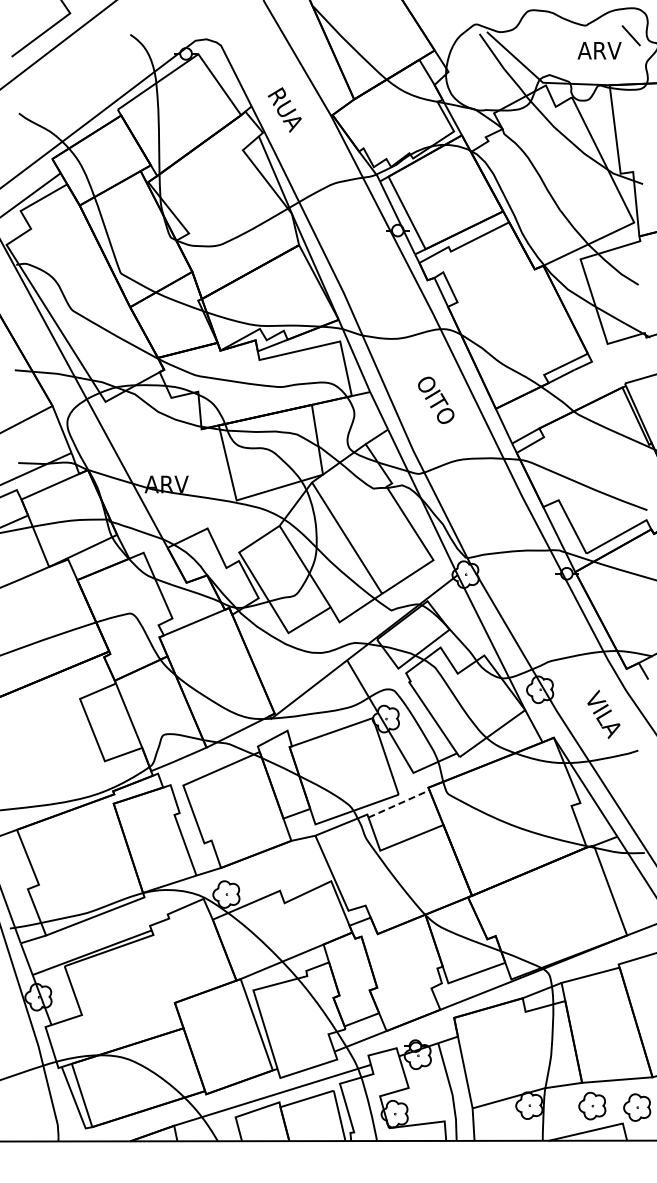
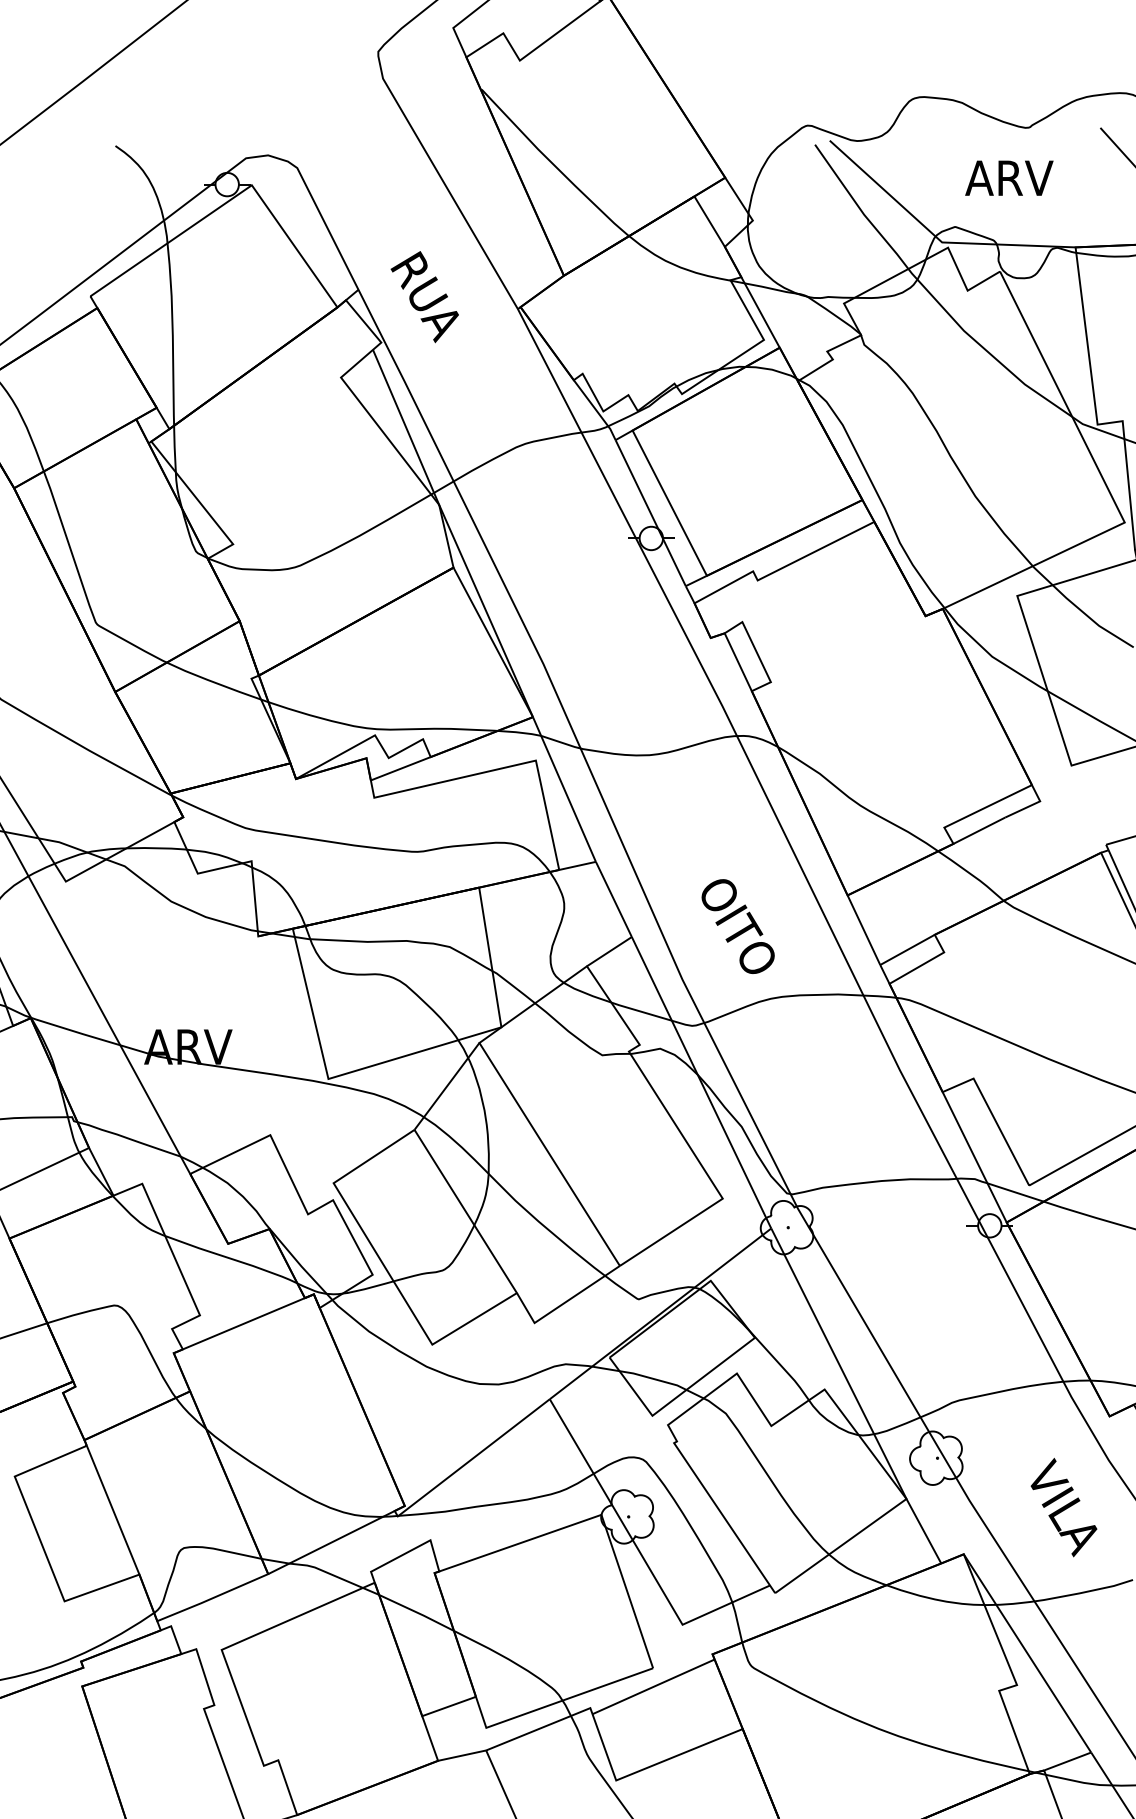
text: (599, 50) -> (1009, 177), moved
text: (436, 399) -> (738, 924), moved
line: (399, 803) -> (654, 1685), dashed -> solid

